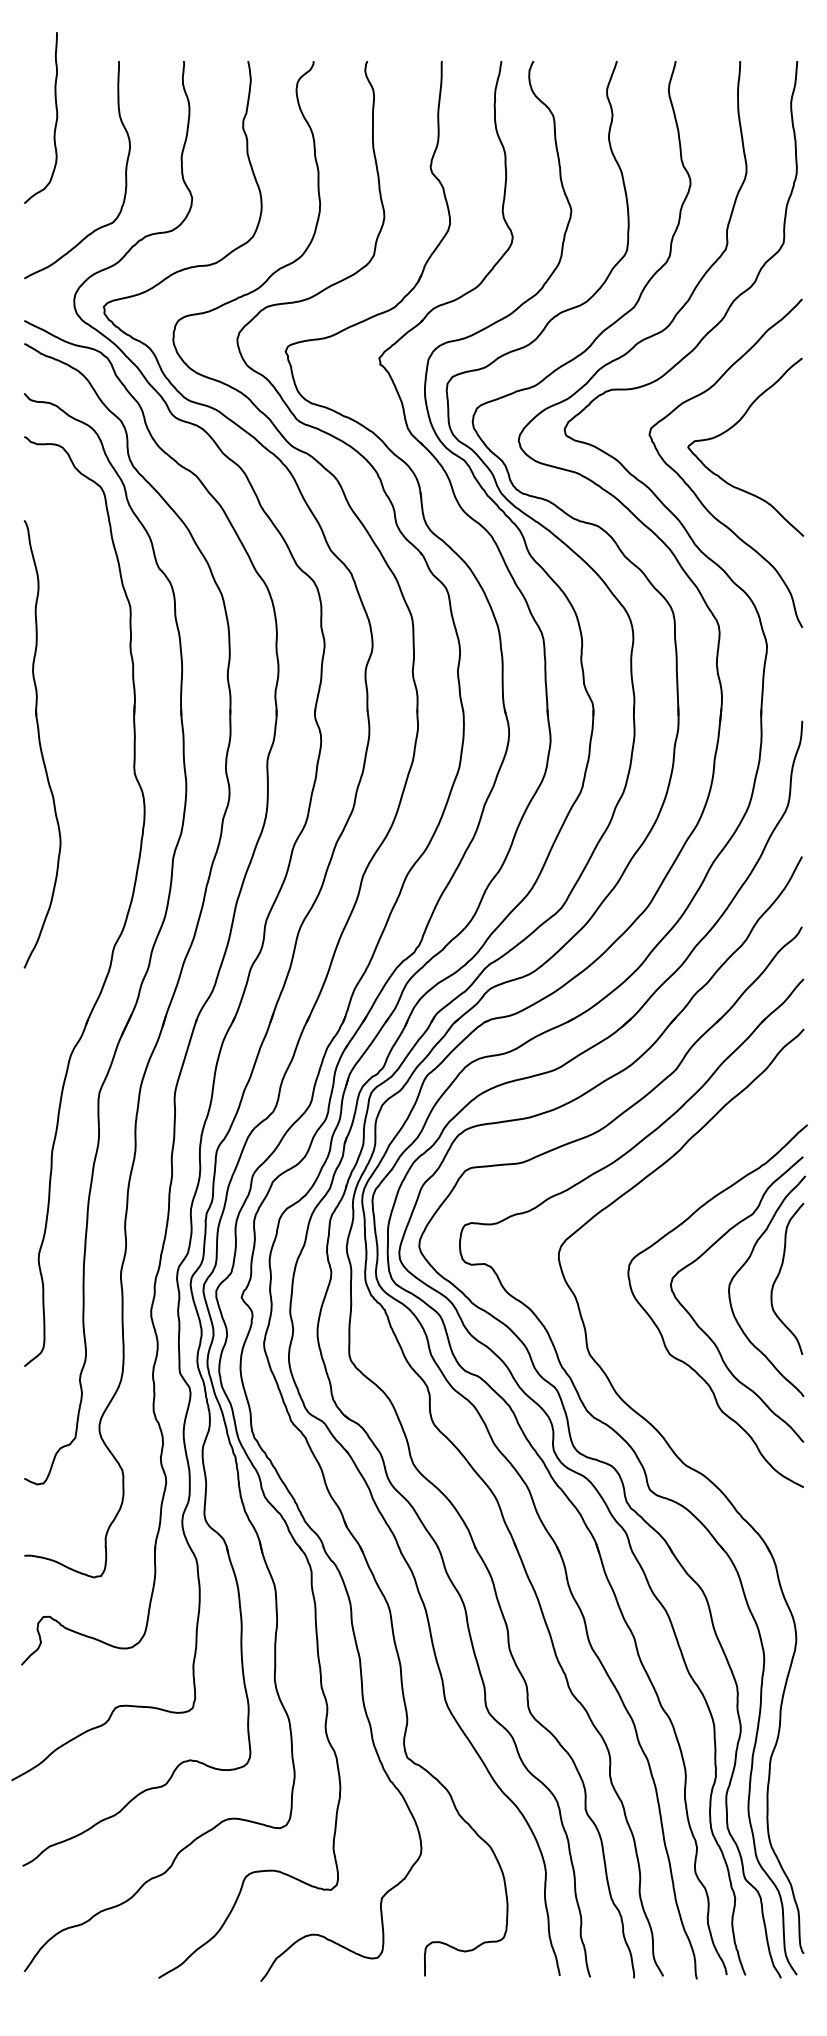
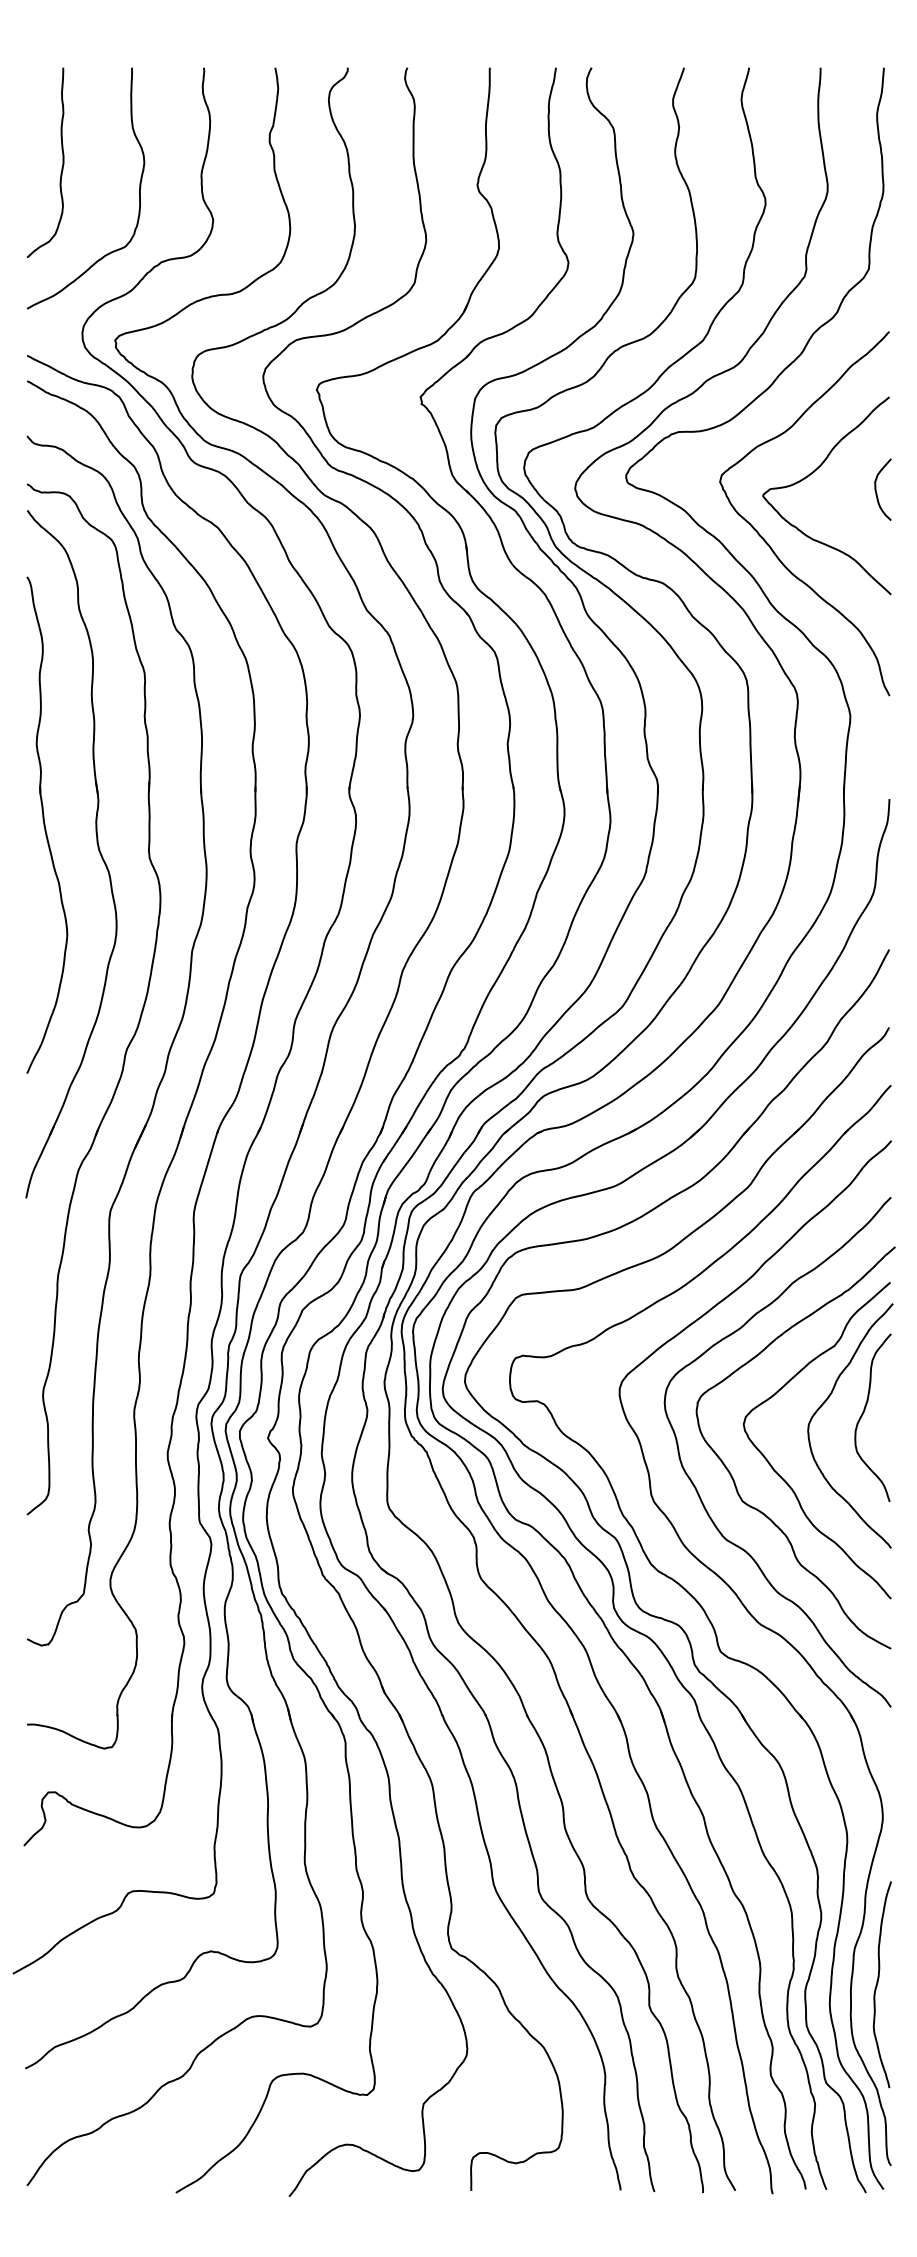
curve: (55, 122) -> (61, 167), moved
curve: (790, 441) -> (876, 489), added
part: (87, 764) -> (97, 847), added
curve: (630, 1345) -> (698, 1491), added
curve: (792, 1789) -> (878, 1983), added

